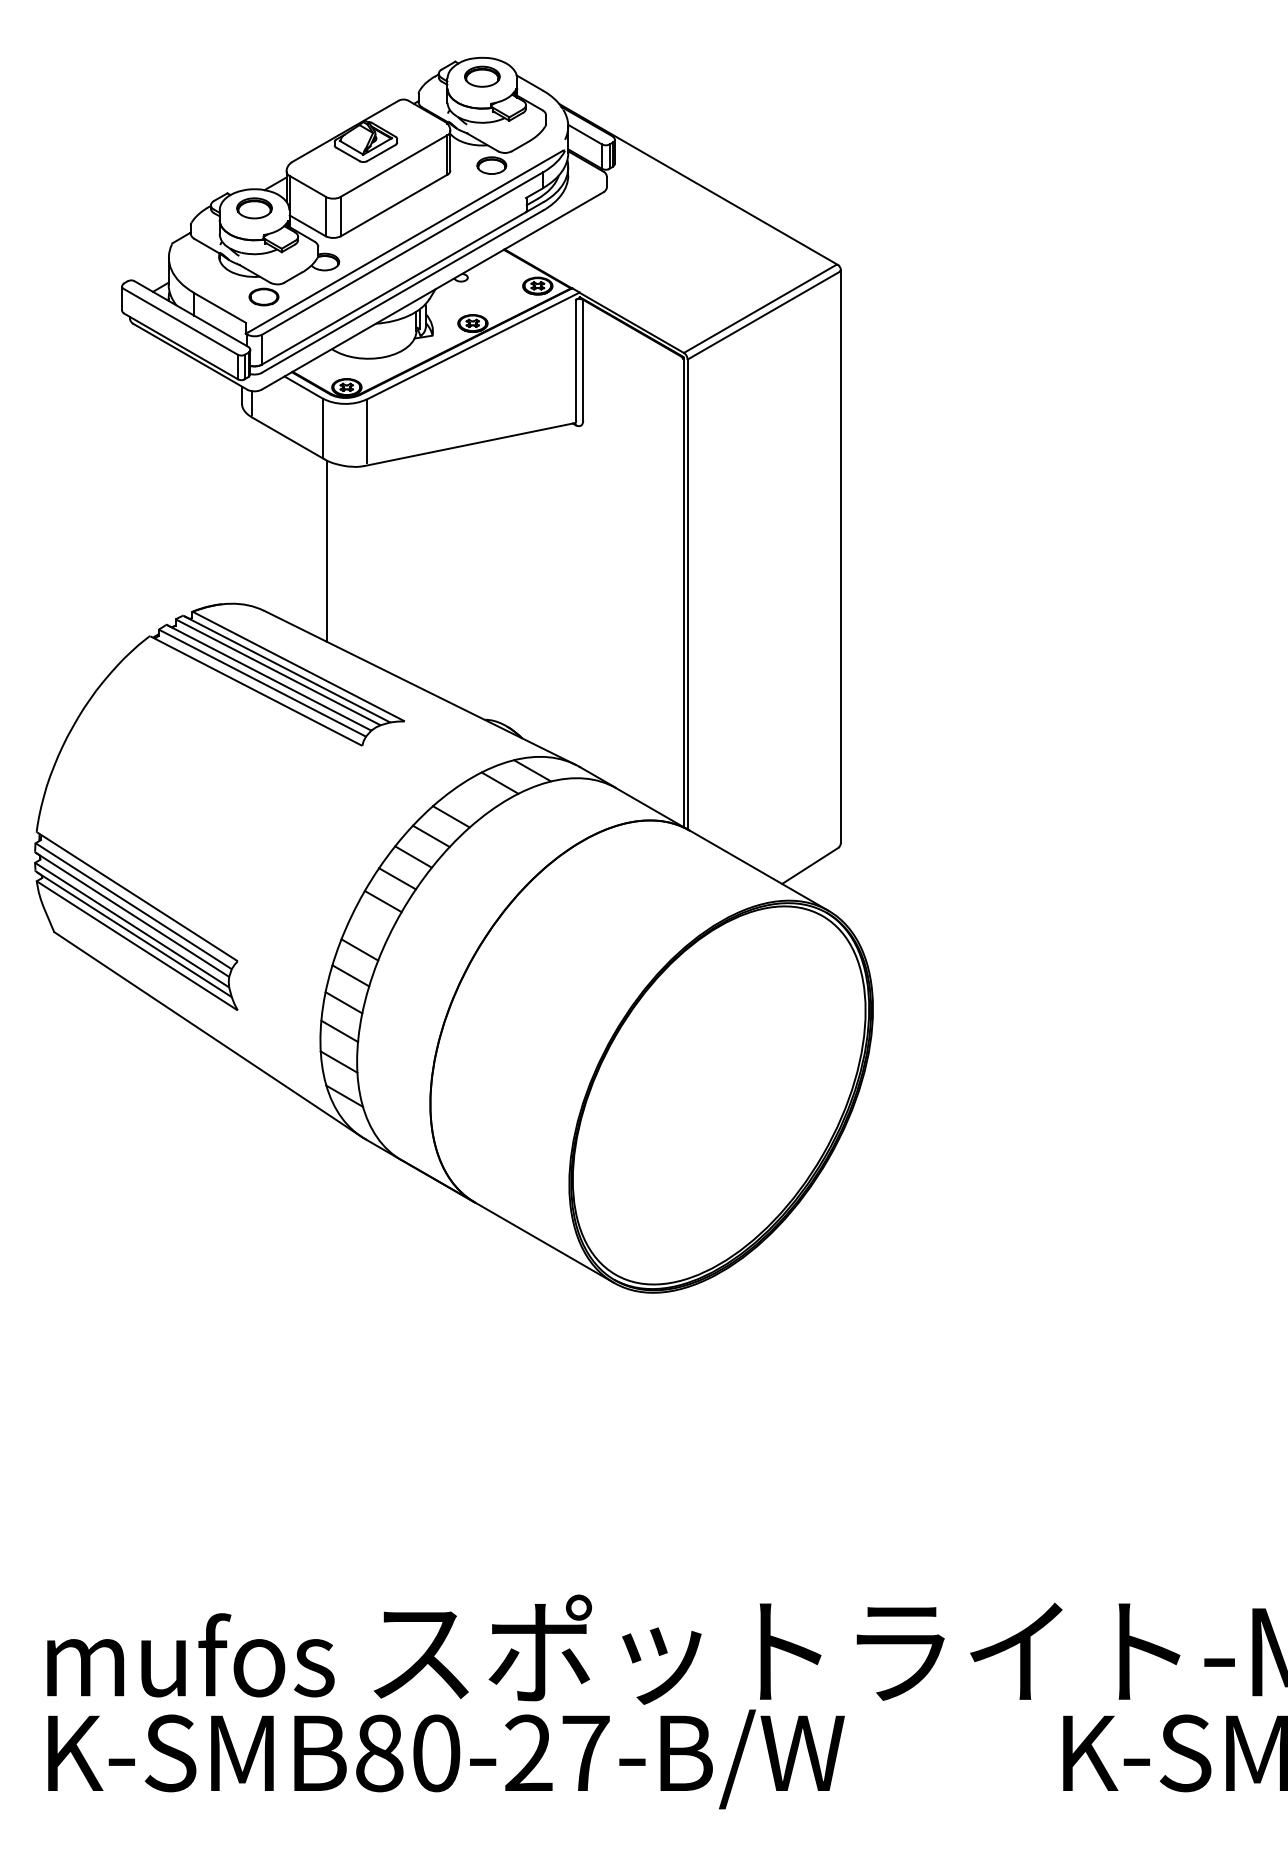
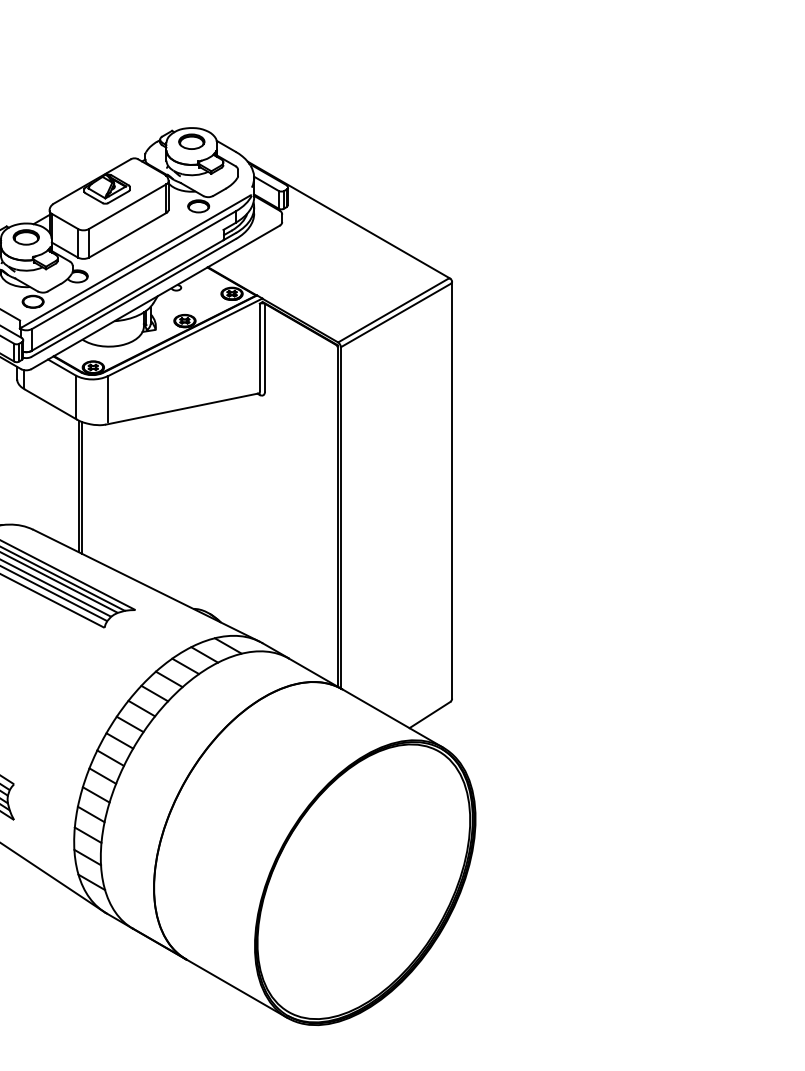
line: (330, 552) -> (81, 487), added
line: (473, 798) -> (185, 666), added
line: (370, 924) -> (110, 757), added

